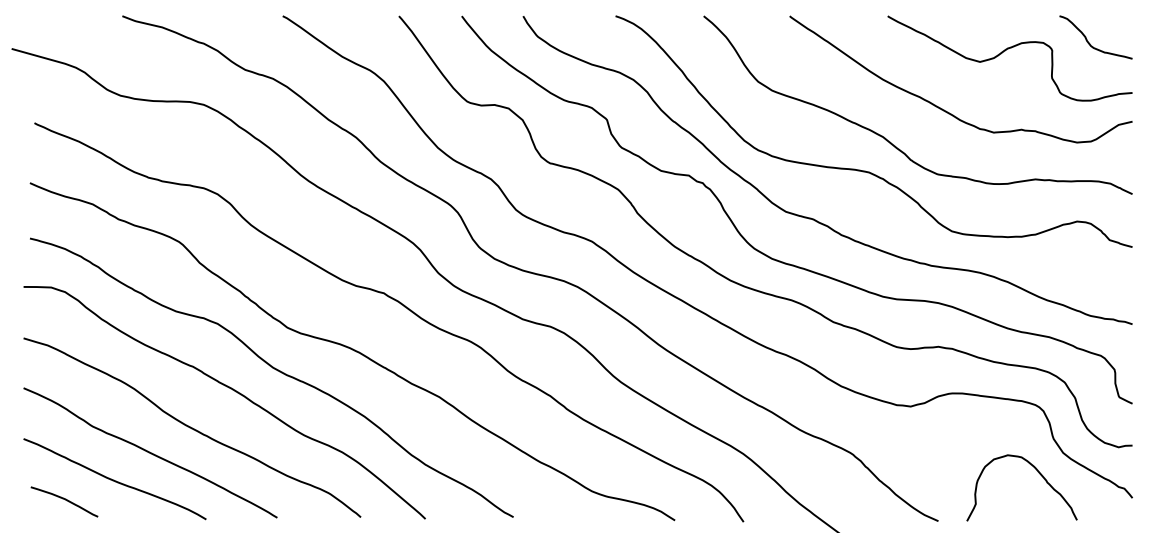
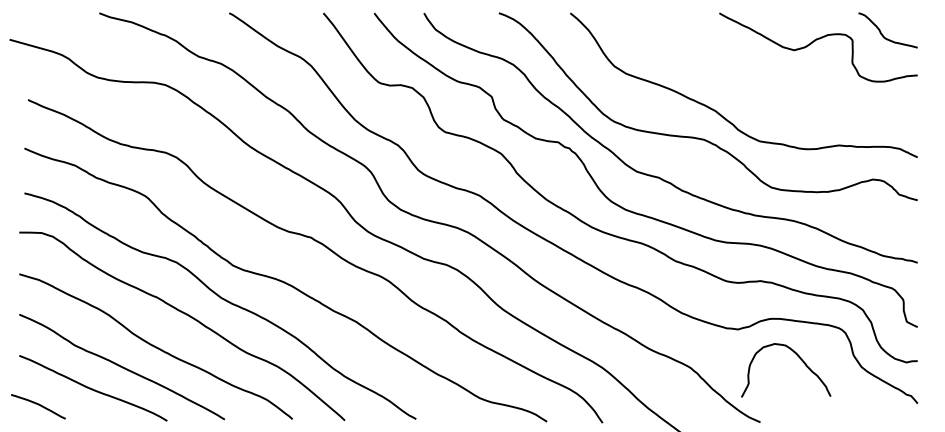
curve: (944, 109) -> (765, 88), removed
curve: (1037, 472) -> (798, 357), moved
curve: (64, 500) -> (38, 405), moved

